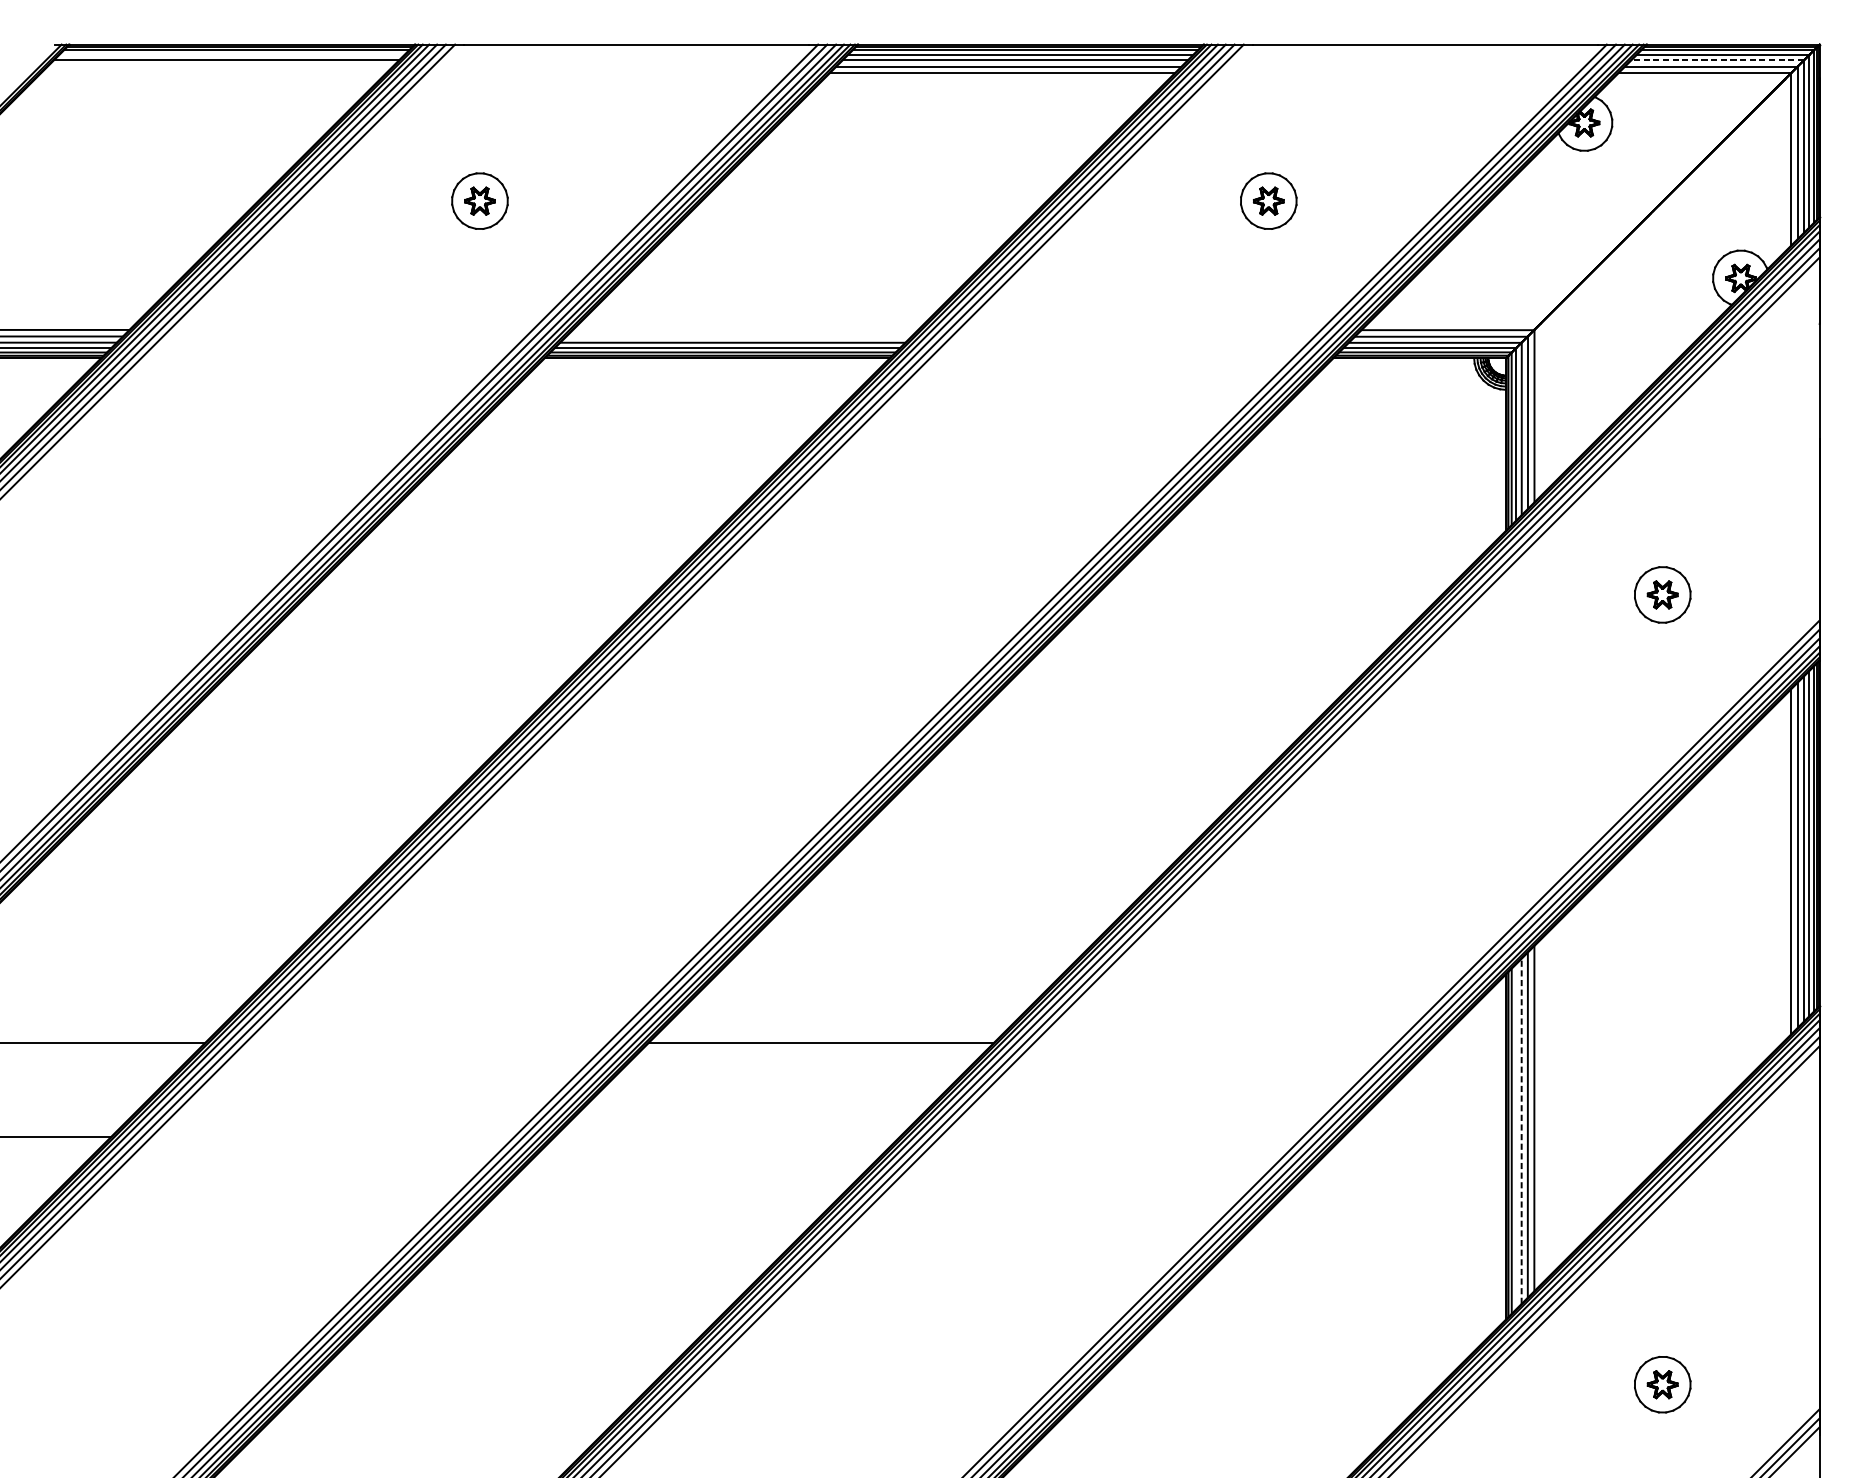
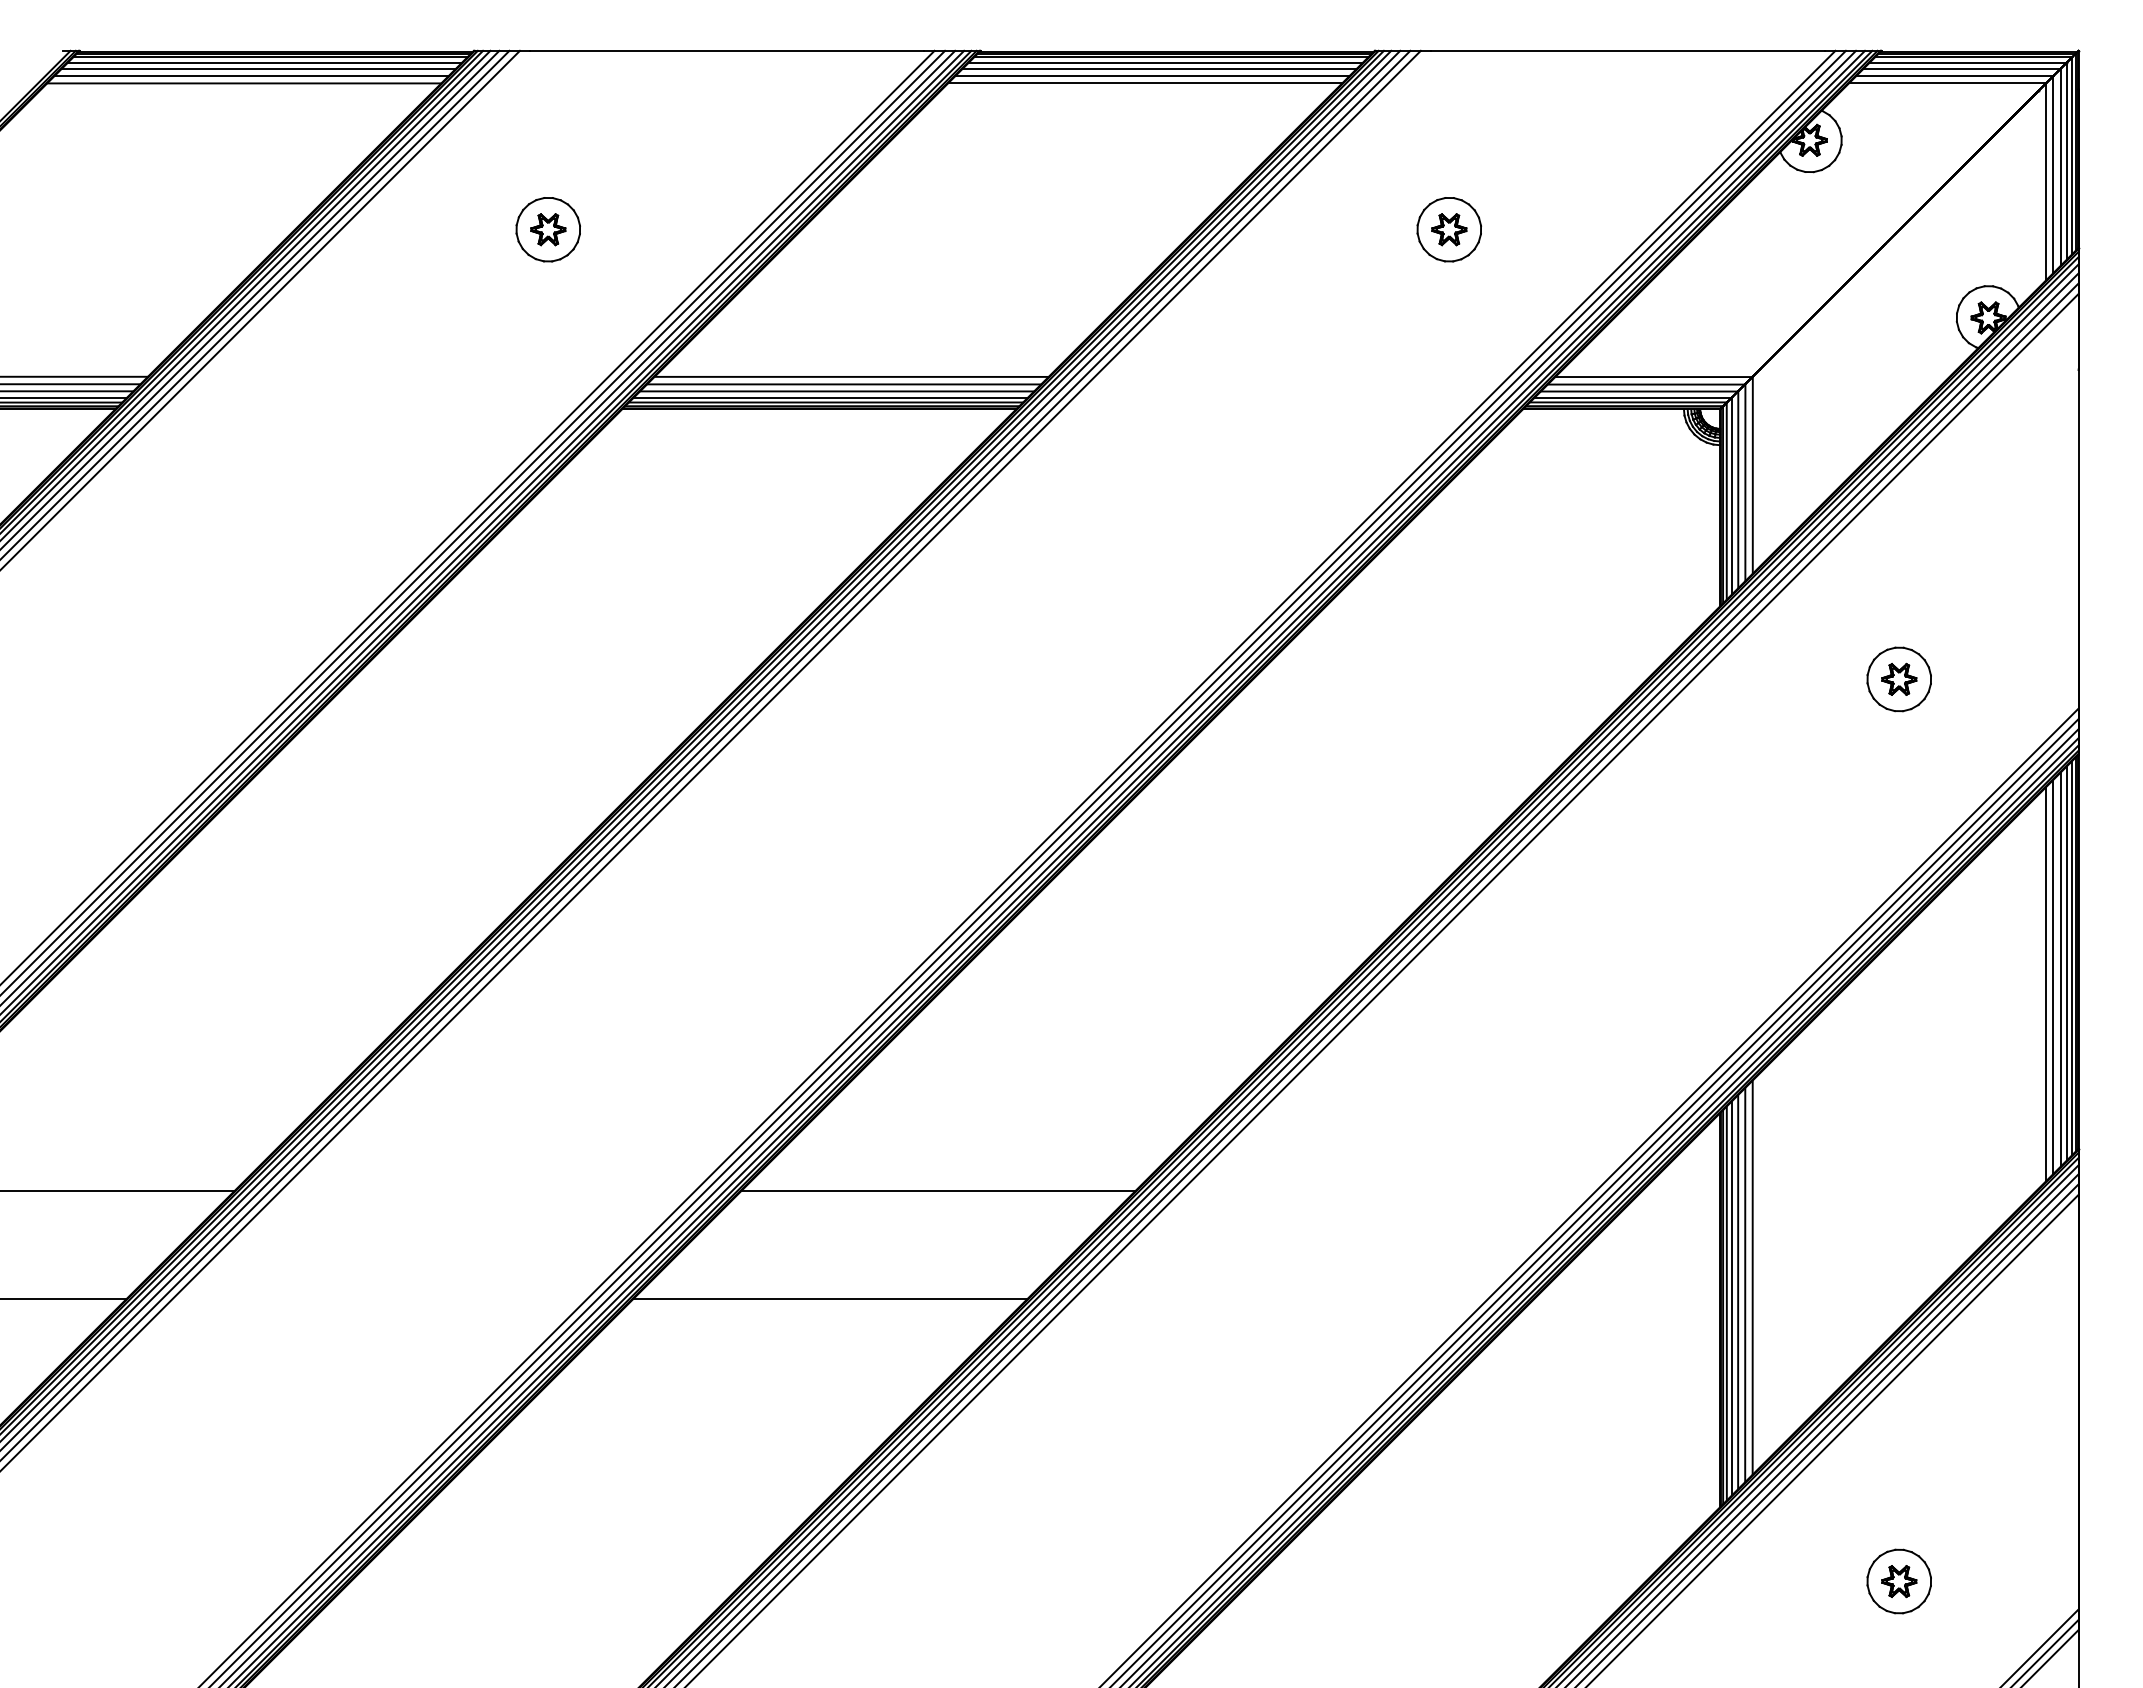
line: (232, 54) -> (265, 62), added
line: (1718, 60) -> (1962, 68), dashed -> solid
line: (220, 67) -> (251, 76), added
line: (213, 73) -> (244, 83), added
line: (745, 329) -> (851, 376), added
line: (739, 336) -> (844, 384), added
line: (1521, 1130) -> (1738, 1291), dashed -> solid
line: (727, 1136) -> (830, 1298), added
line: (1515, 1136) -> (1731, 1298), added

